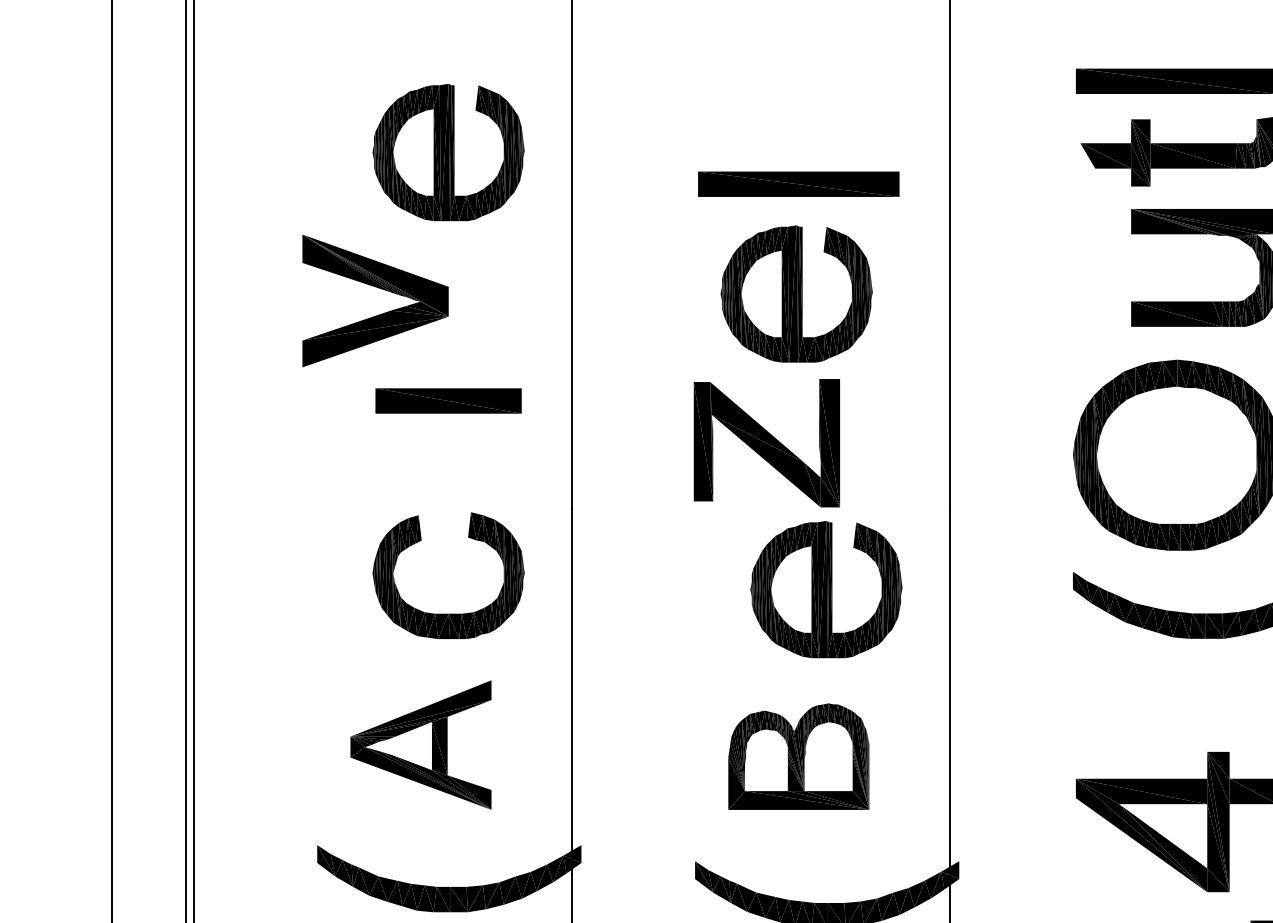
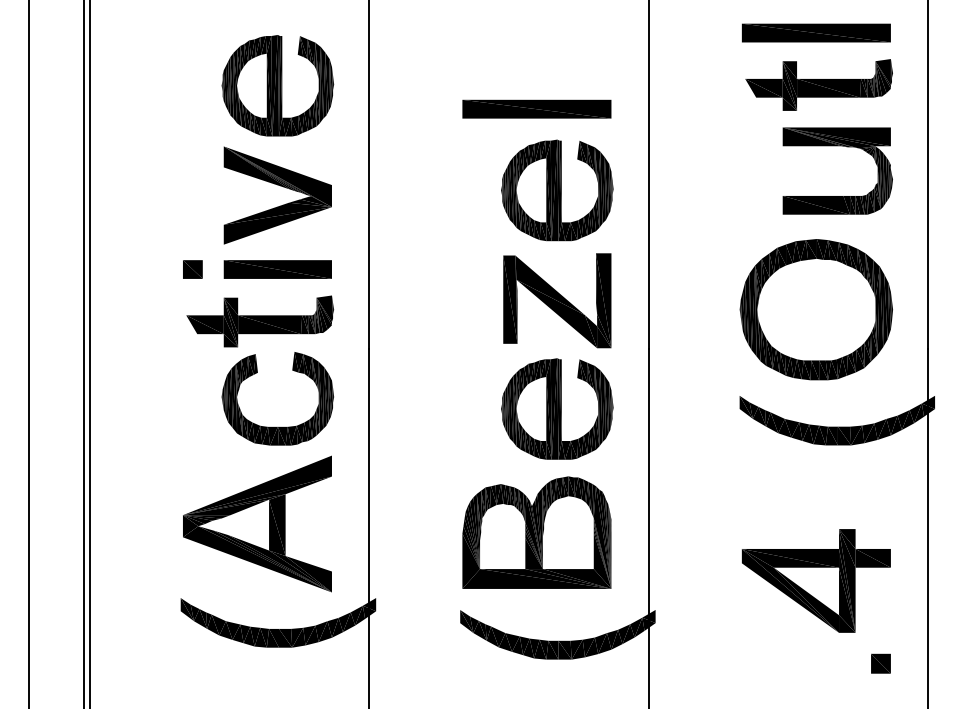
part: (379, 288) -> (280, 186), moved
part: (796, 294) -> (557, 190), moved
part: (333, 400) -> (192, 269), added
part: (767, 442) -> (557, 300), moved
part: (425, 471) -> (260, 321), added
part: (421, 744) -> (257, 523), size x1.43
part: (798, 756) -> (536, 532), size x1.43

